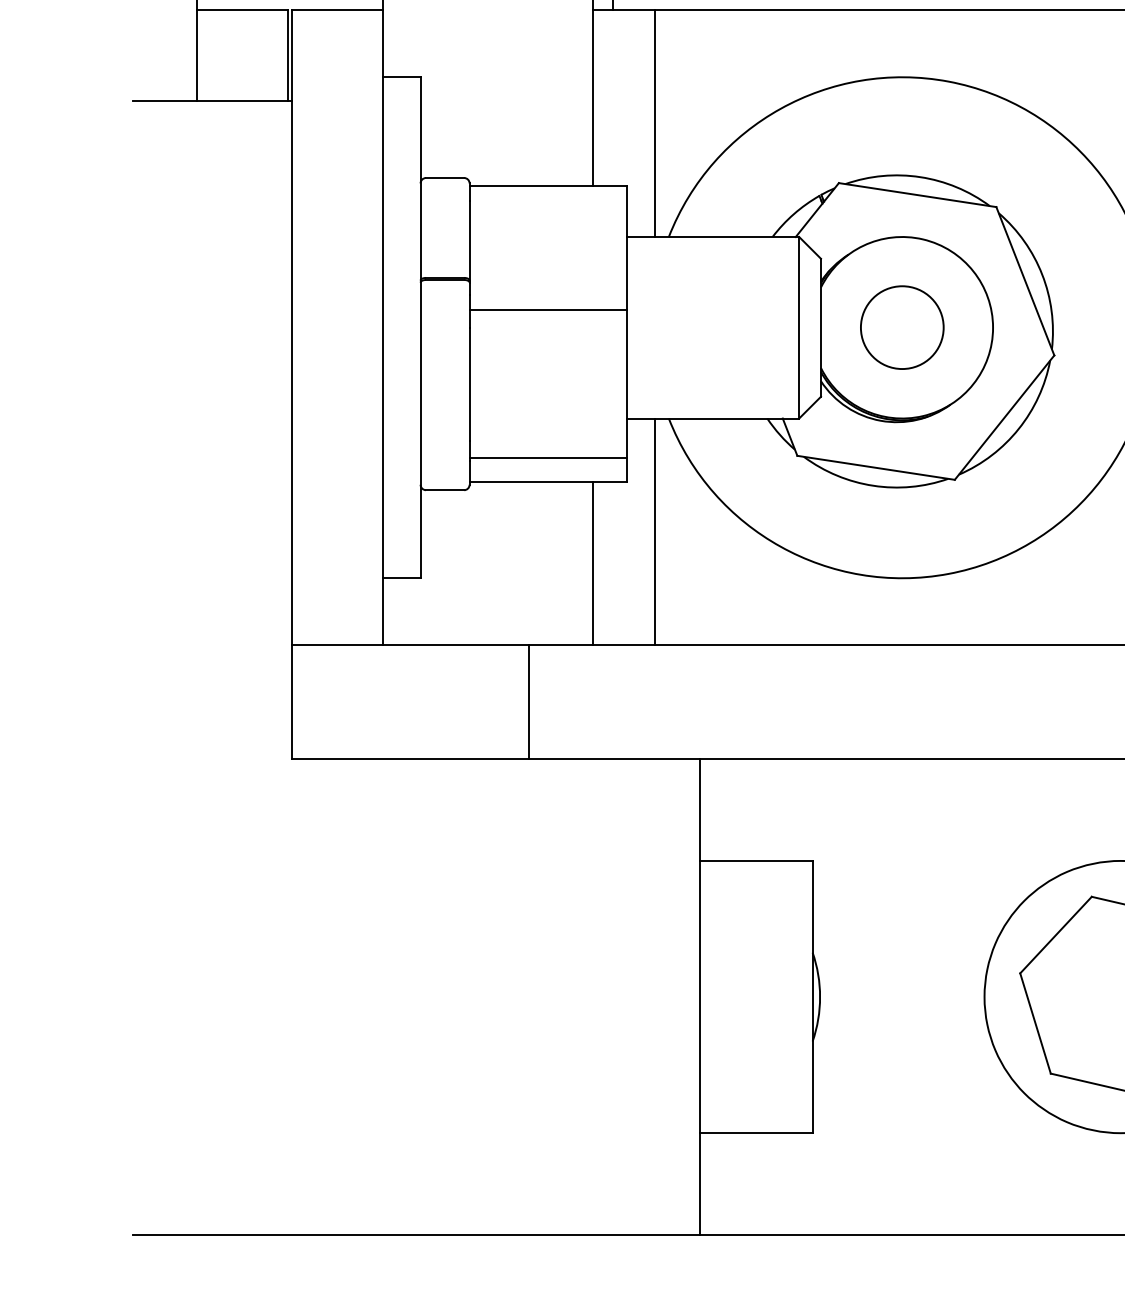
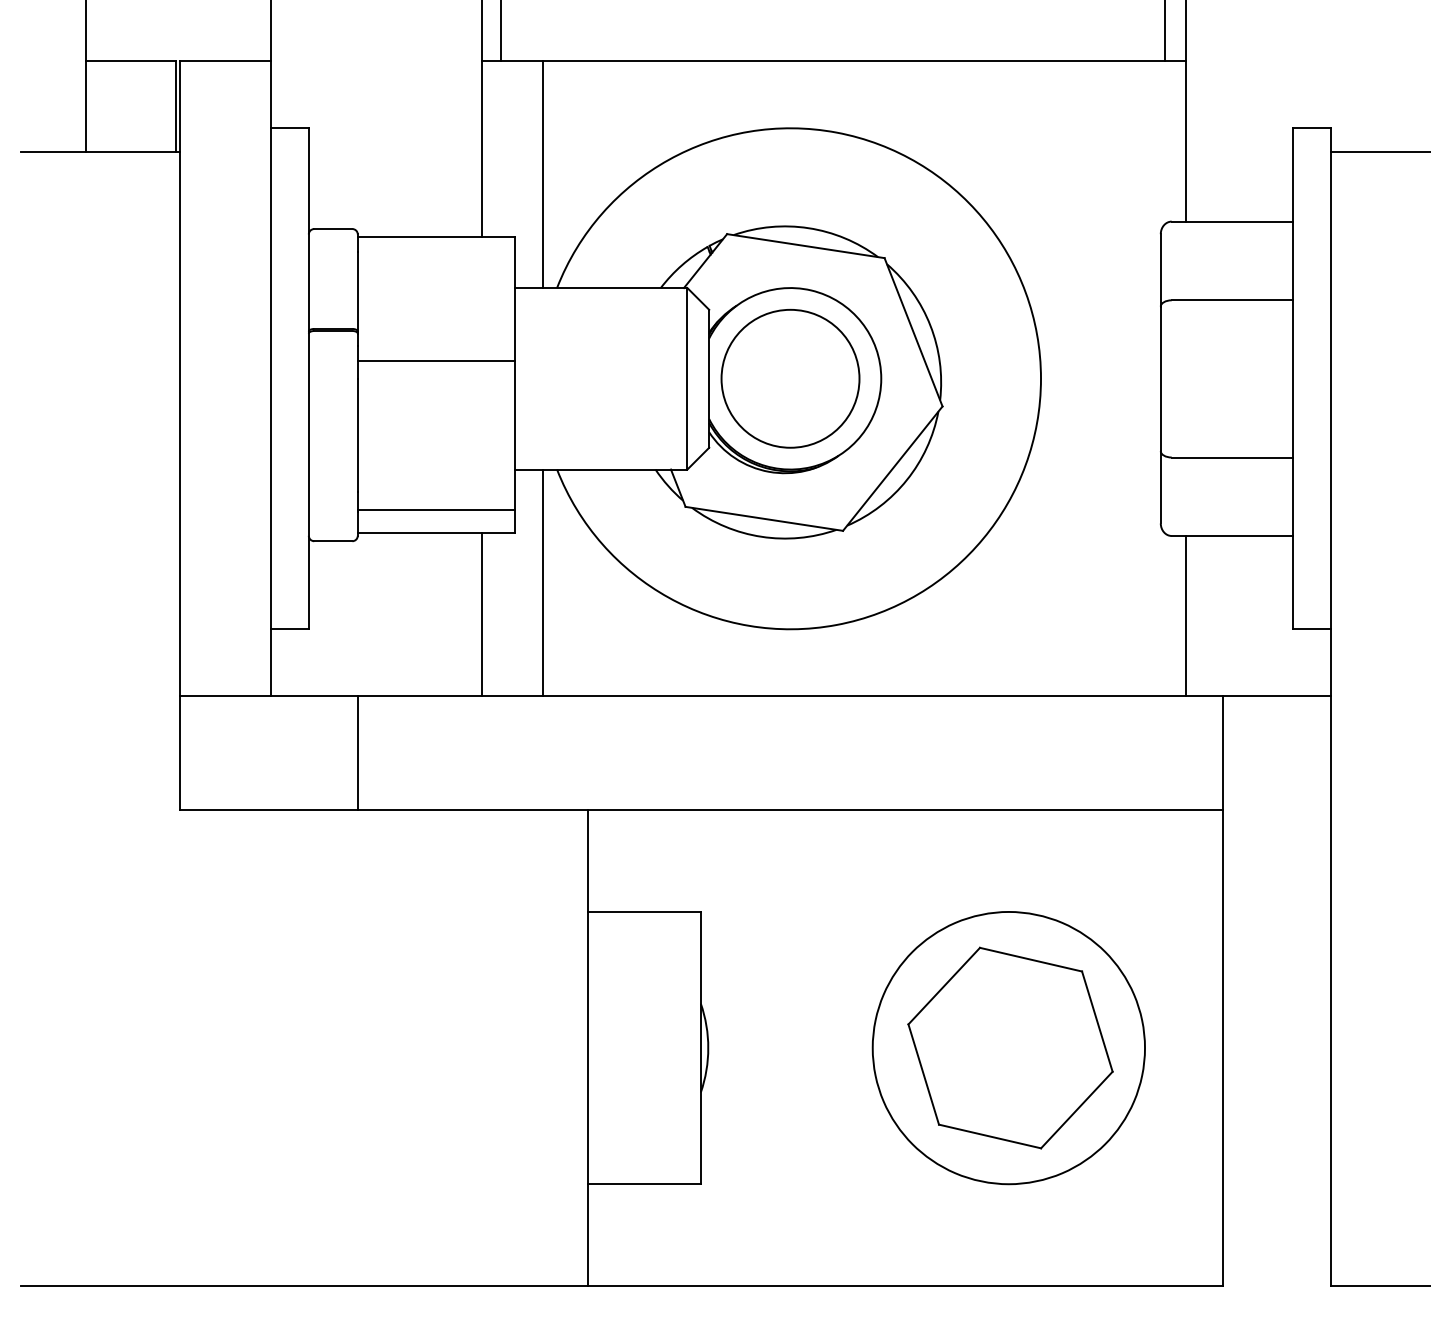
circle: (902, 327) -> (790, 378), size x1.67
line: (528, 701) -> (357, 752), moved

